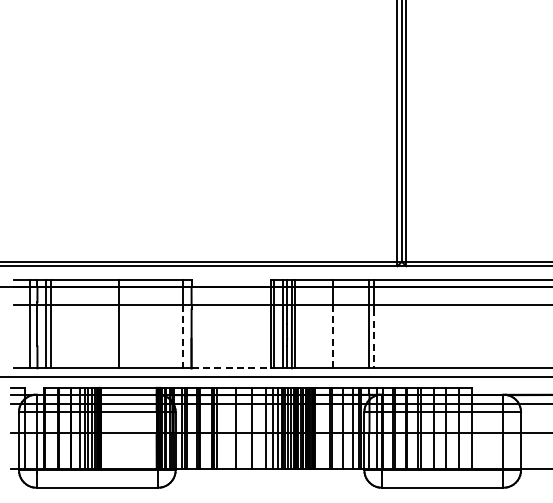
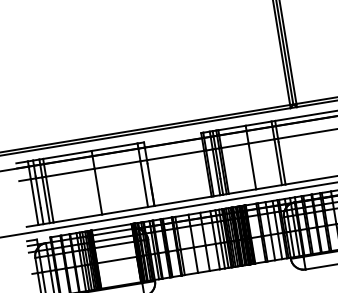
line: (182, 336) -> (144, 184), dashed -> solid
line: (332, 336) -> (252, 166), dashed -> solid
line: (373, 339) -> (282, 163), dashed -> solid
line: (231, 368) -> (183, 201), dashed -> solid

